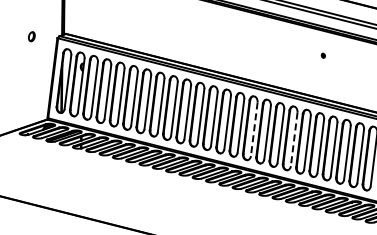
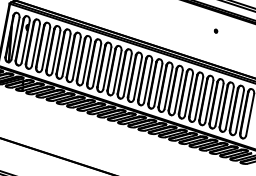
line: (254, 129) -> (158, 85), dashed -> solid
line: (294, 139) -> (189, 95), dashed -> solid

